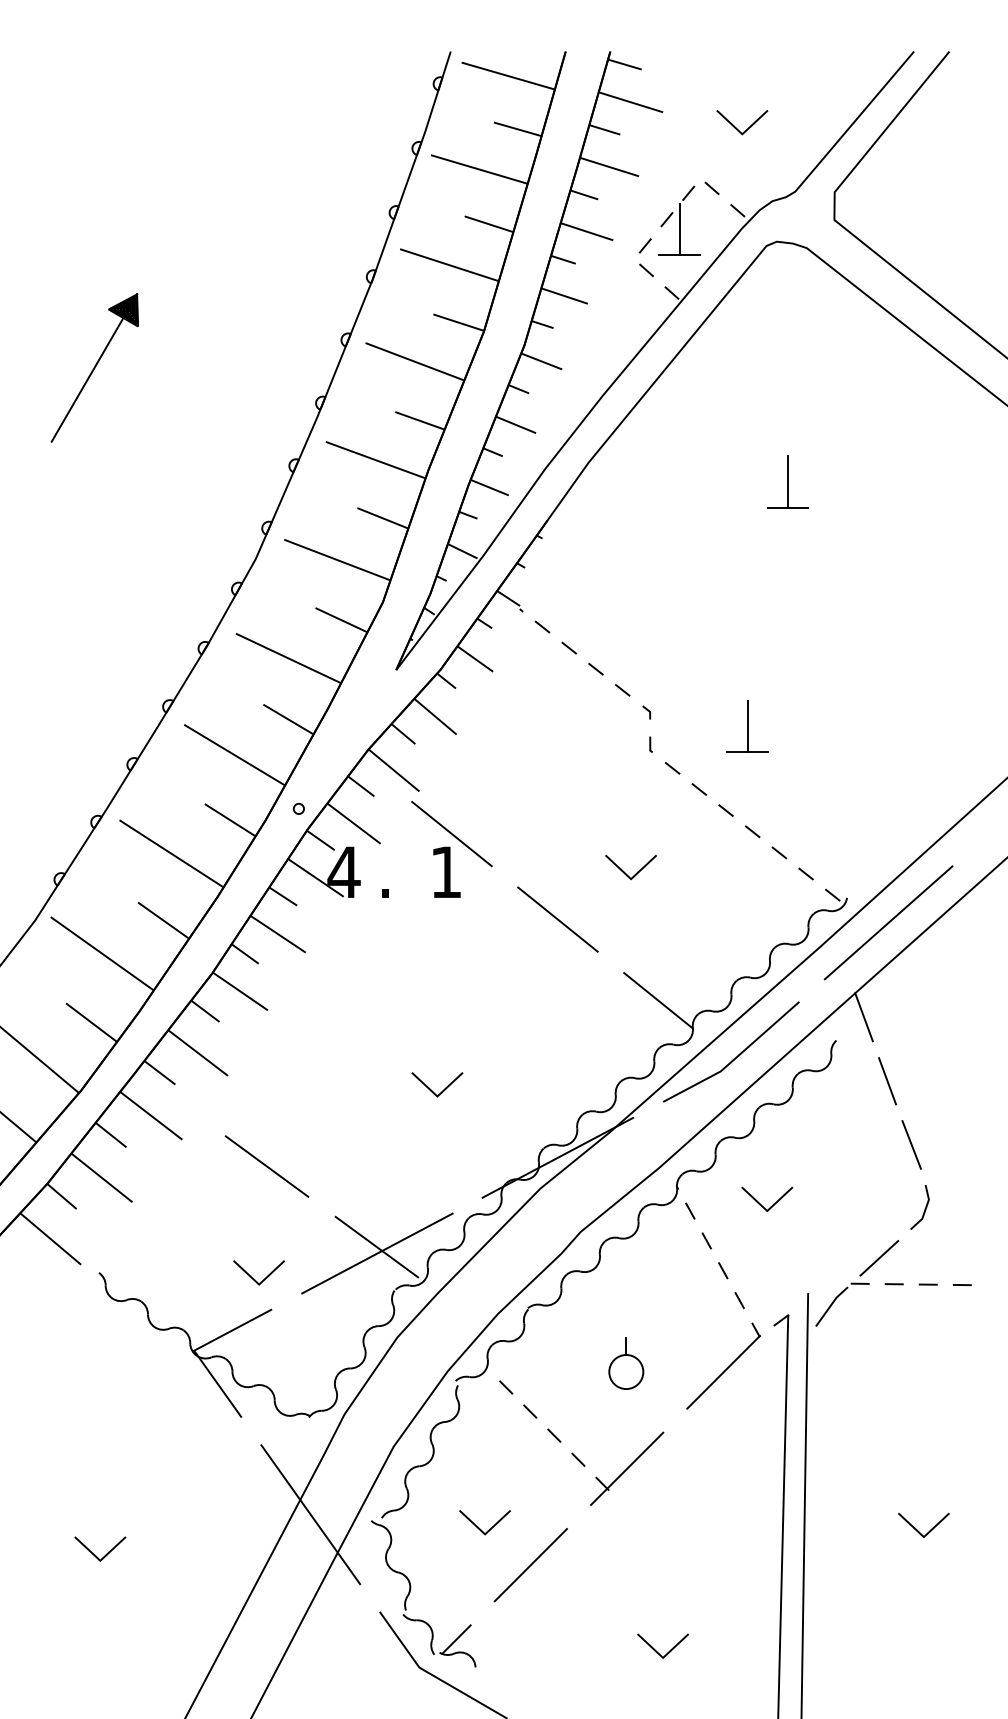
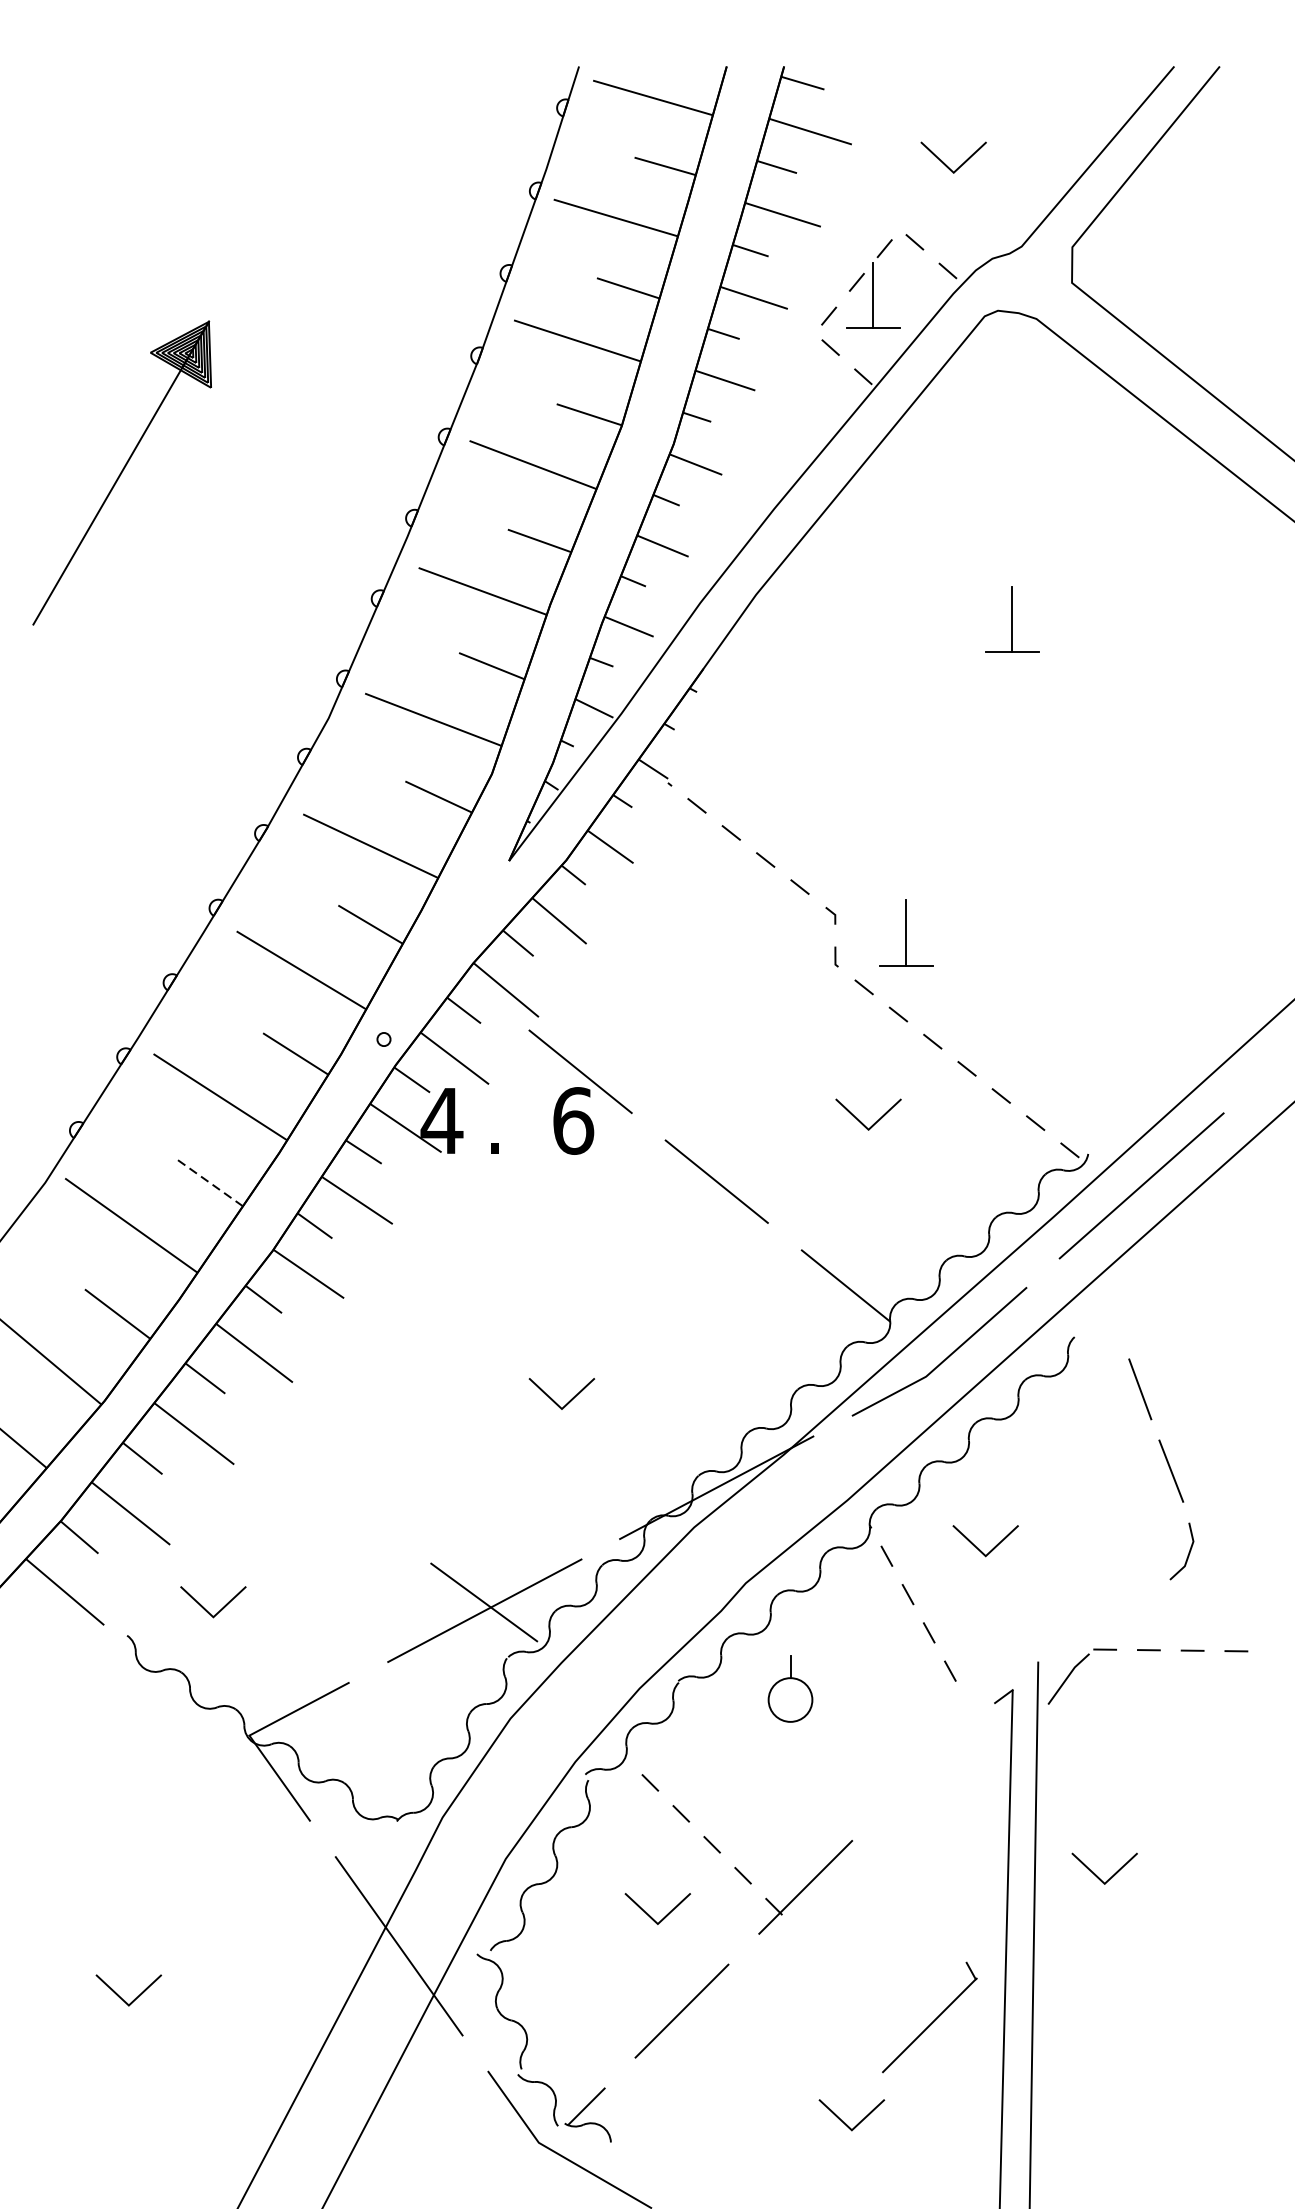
part: (94, 367) -> (121, 472), size x1.6
part: (747, 726) -> (906, 933), moved
text: (446, 871) -> (573, 1119), 1 -> 6
line: (625, 872) -> (861, 1121), moved
line: (163, 920) -> (210, 1182), solid -> dashed
line: (863, 1017) -> (1109, 1307), removed
line: (266, 1166) -> (342, 1498), removed
line: (879, 1258) -> (1129, 1617), removed
line: (265, 1277) -> (221, 1608), moved
part: (626, 1363) -> (790, 1689), moved
part: (723, 1365) -> (929, 2016), moved
line: (479, 1527) -> (650, 1915), moved
line: (917, 1529) -> (1096, 1874), moved

